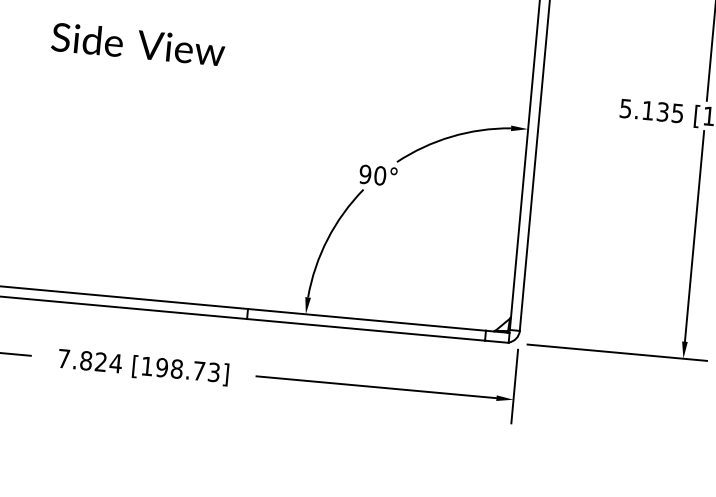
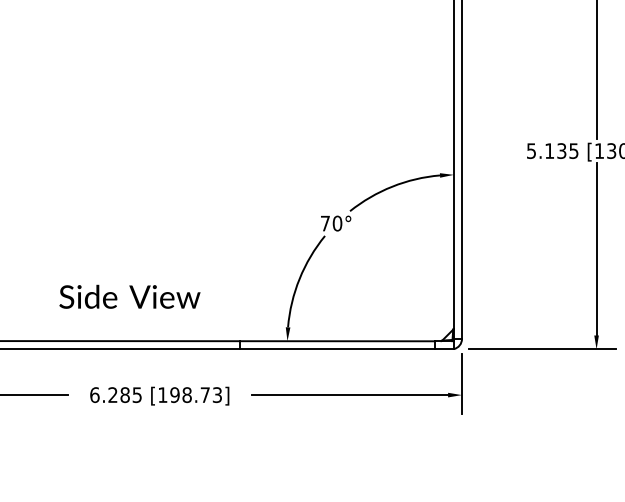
text: (137, 43) -> (129, 296), moved
text: (365, 174) -> (325, 223), 90° -> 70°
text: (90, 361) -> (116, 395), 7.824 -> 6.285

